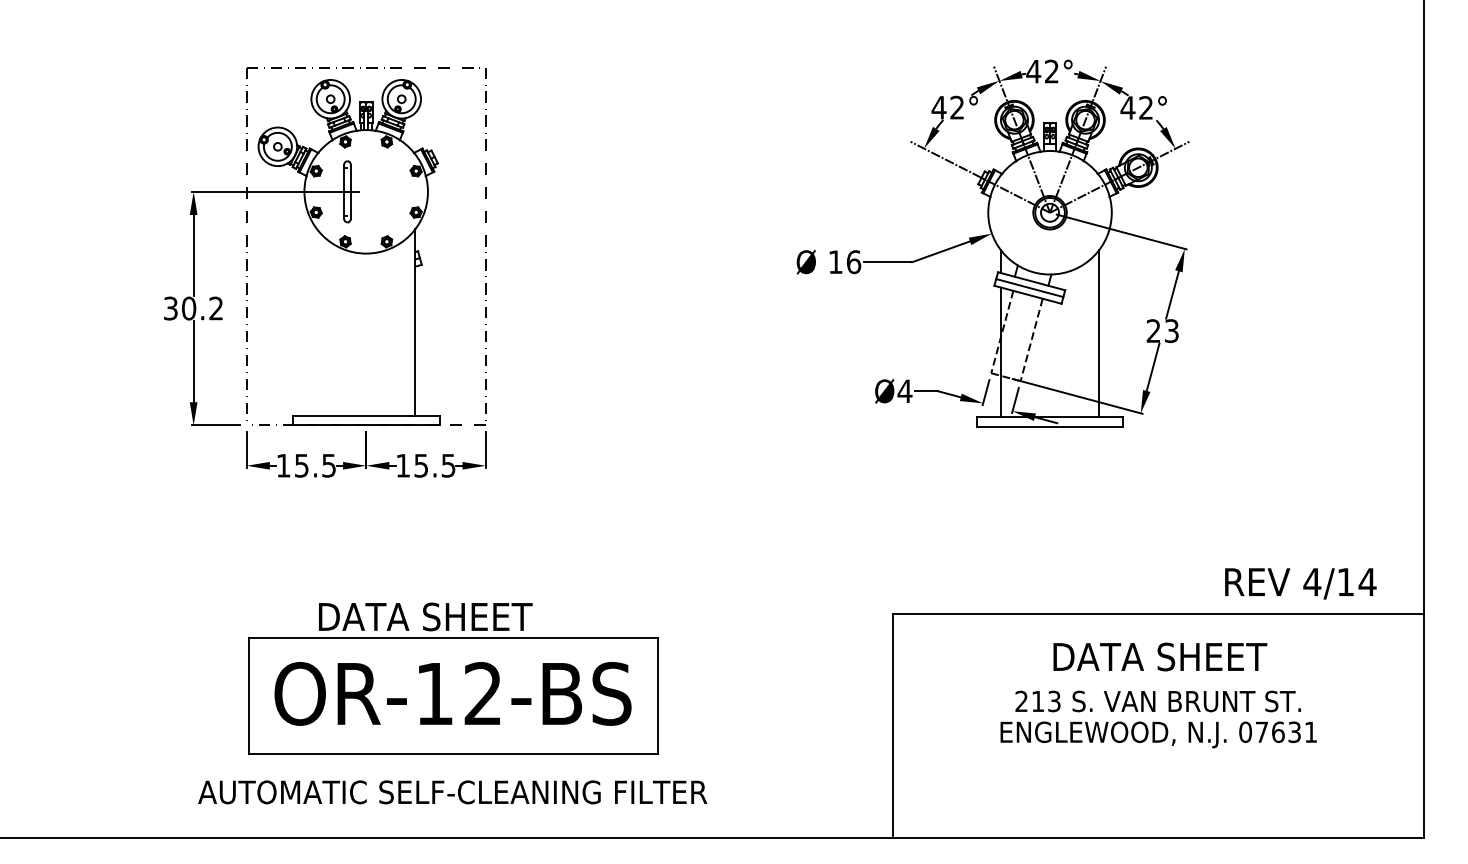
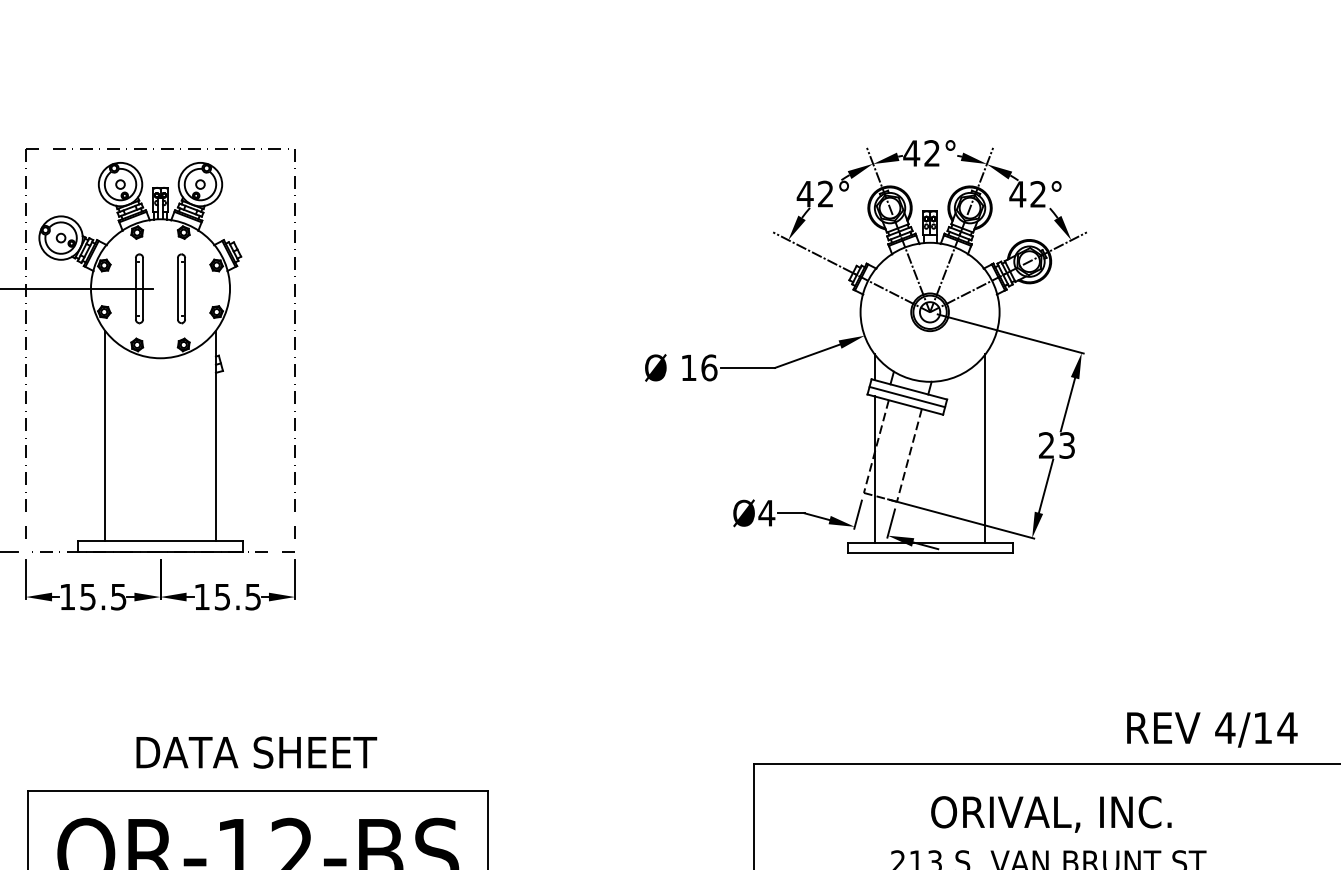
part: (384, 191) -> (181, 288), added
line: (316, 322) -> (104, 435), added
text: (425, 616) -> (256, 752), moved
text: (1159, 658) -> (1053, 813), DATA SHEET -> ORIVAL, INC.

